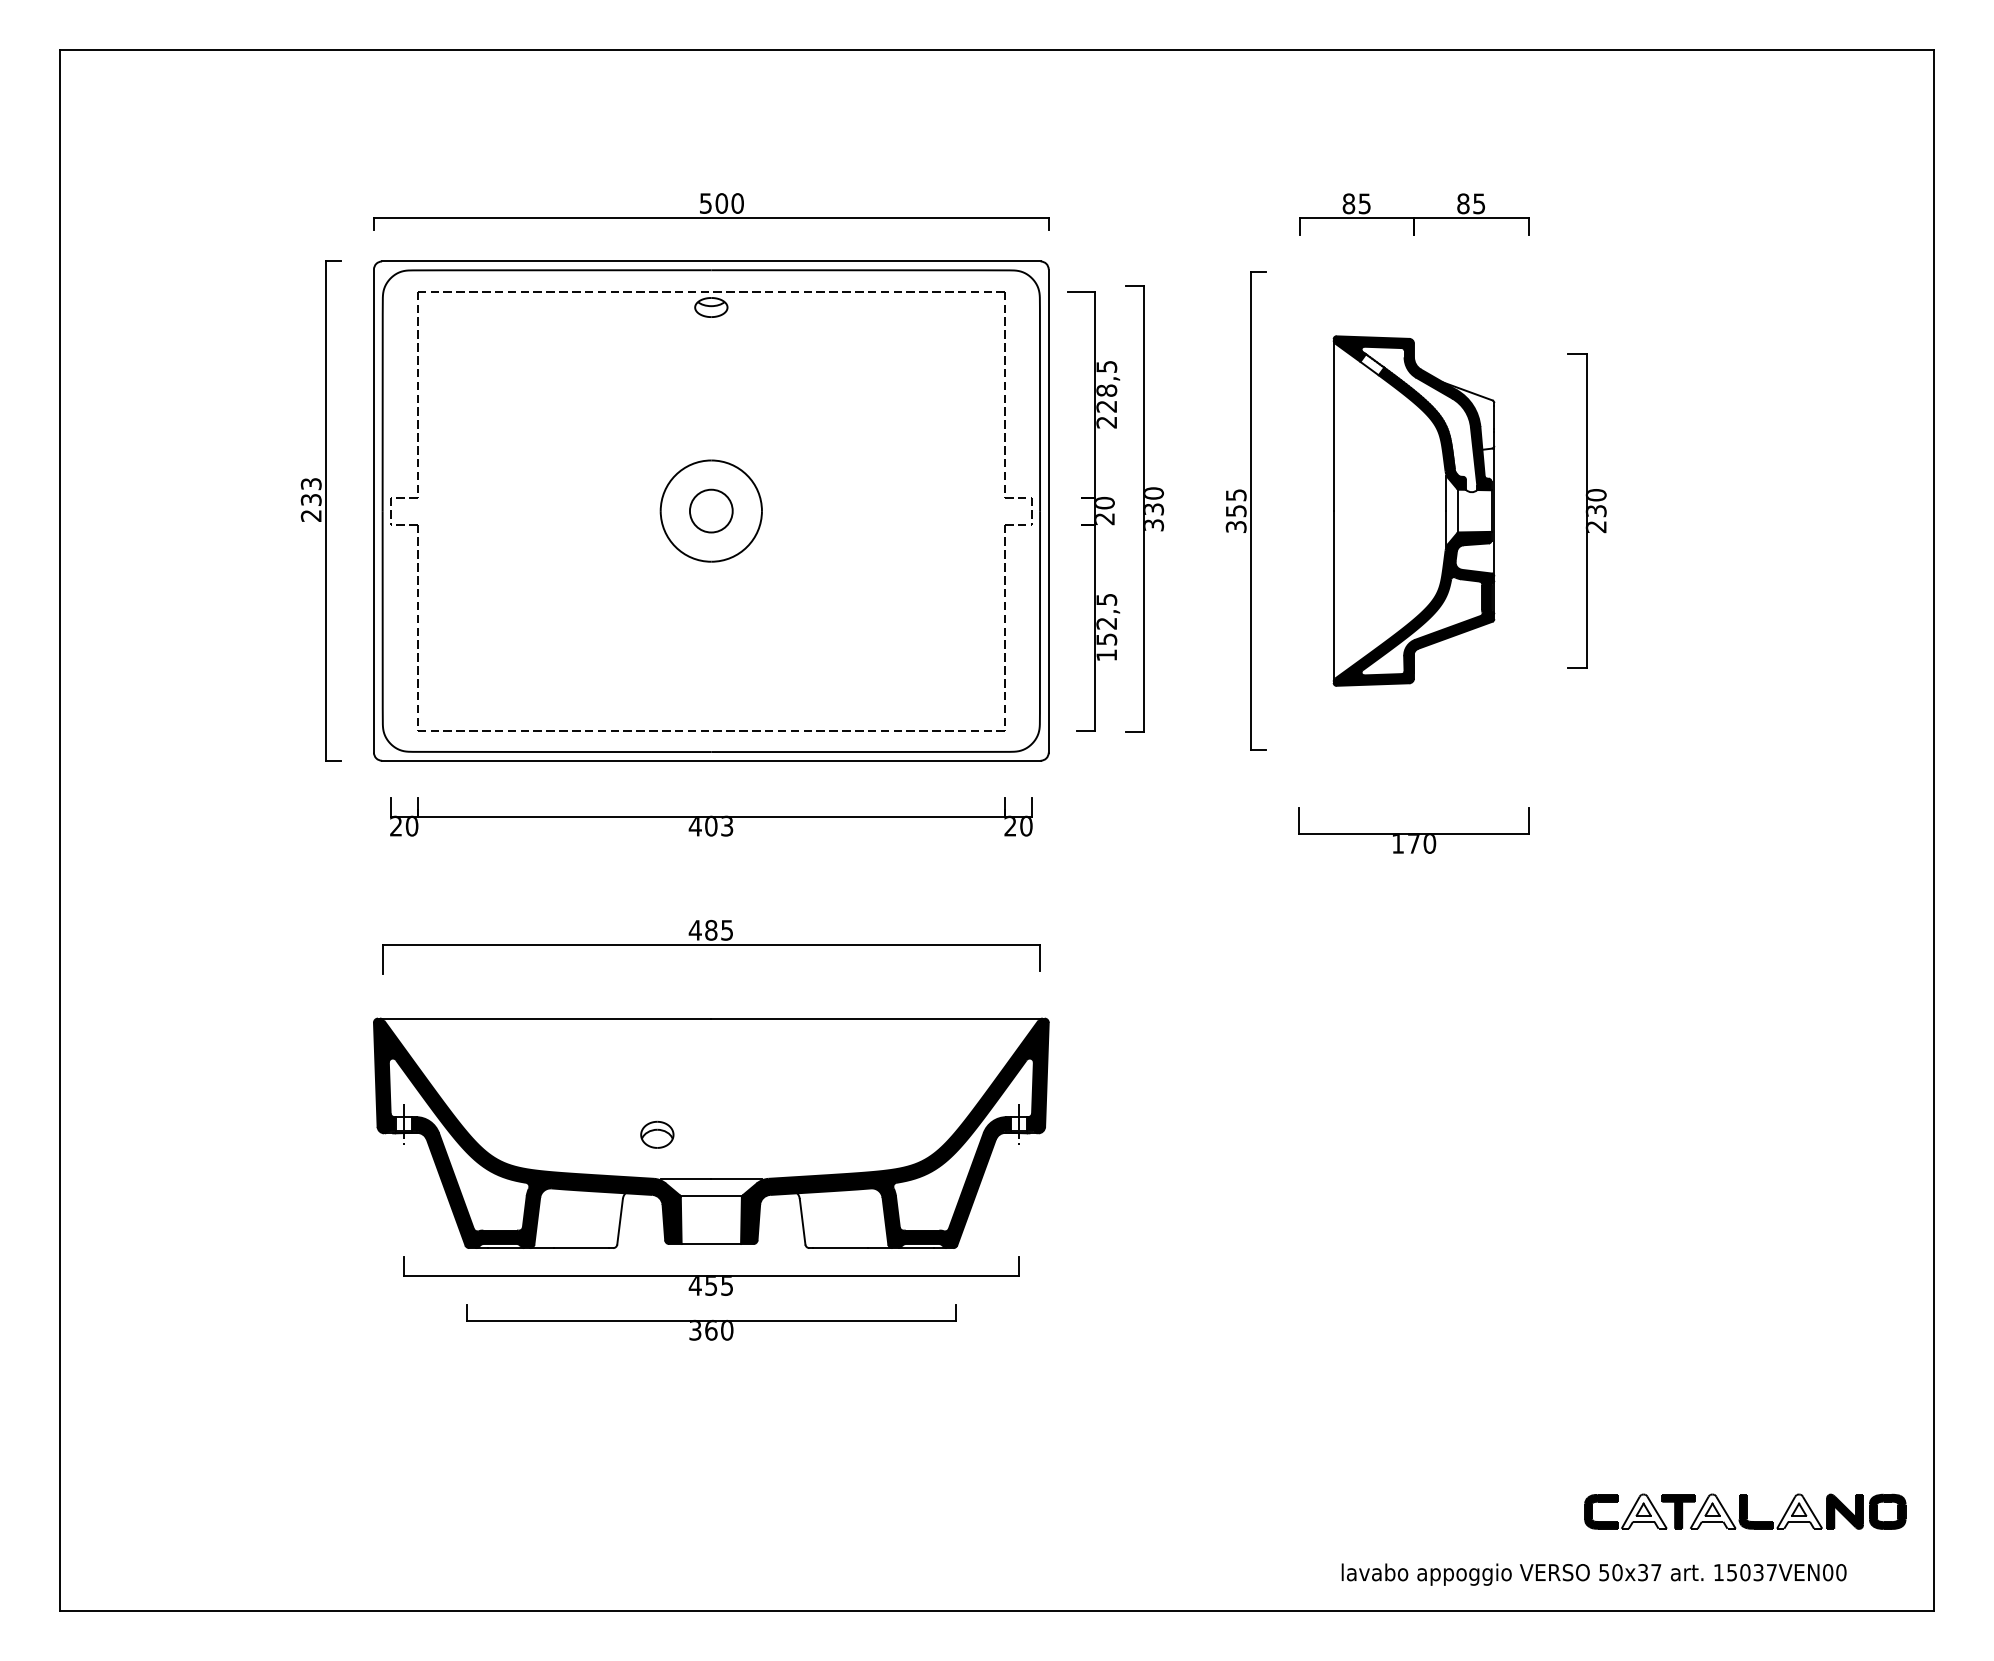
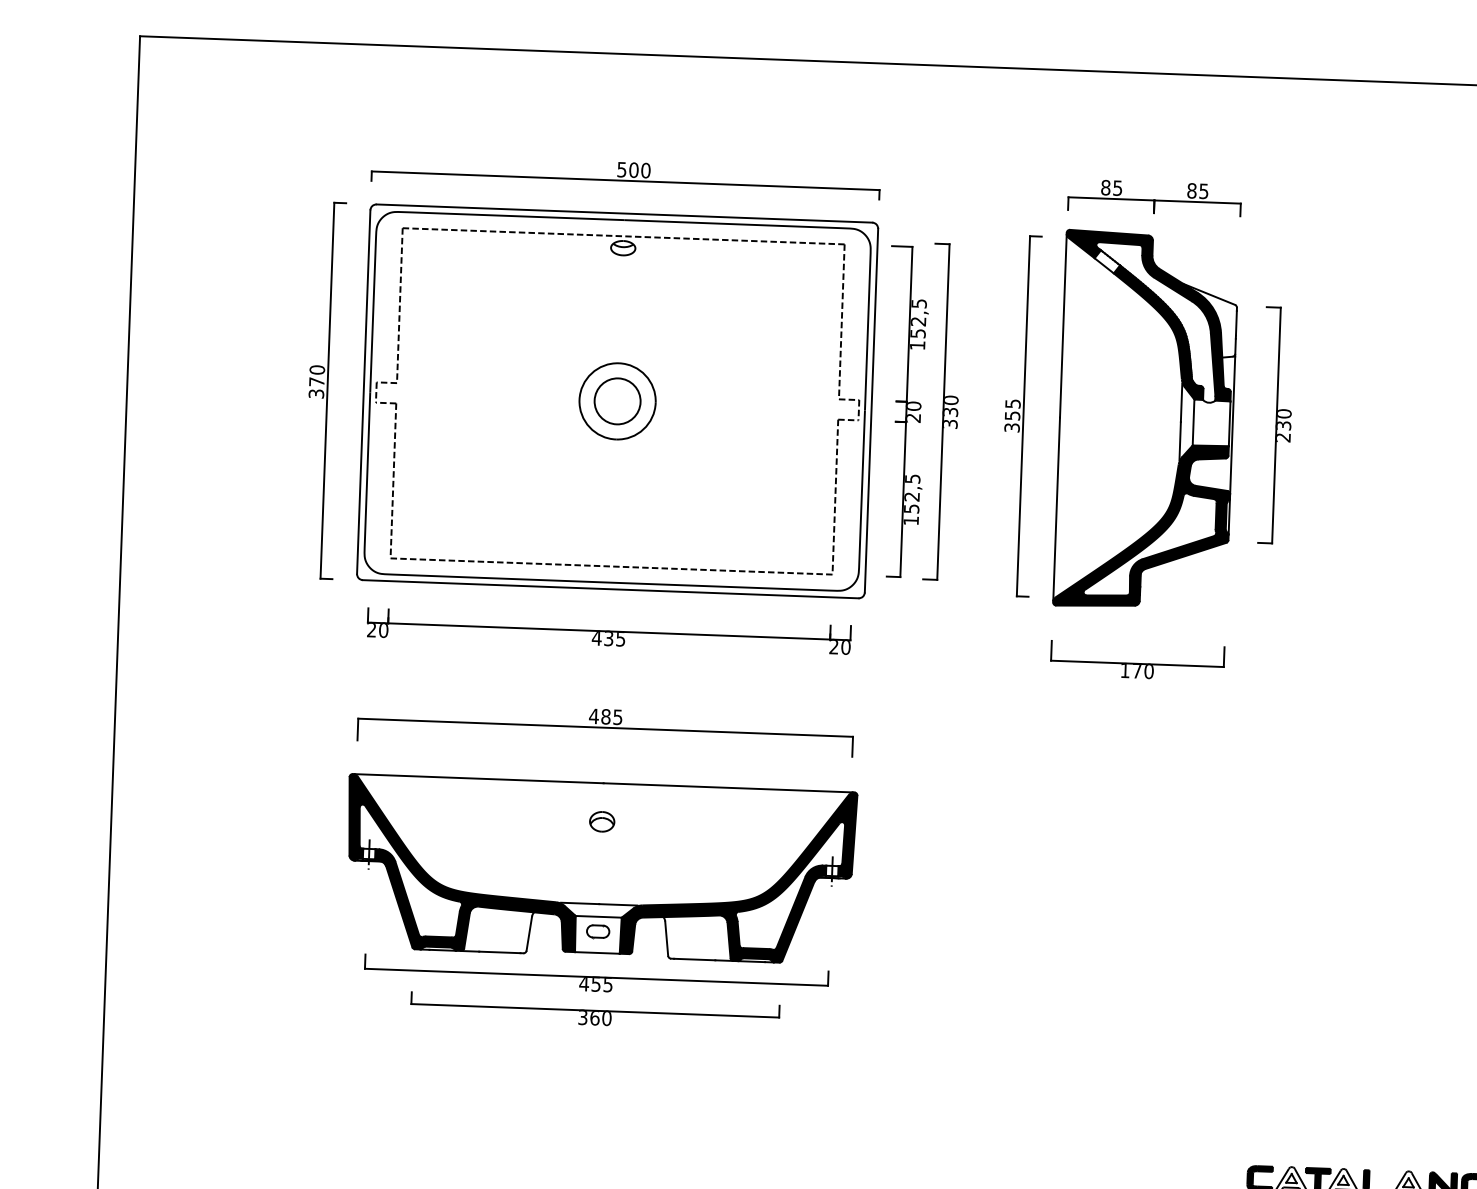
text: (1106, 406) -> (917, 333), 228,5 -> 152,5
text: (310, 499) -> (316, 381), 233 -> 370
circle: (710, 510) -> (616, 400), size x1.43
part: (1413, 510) -> (1146, 420), size x1.43
text: (719, 825) -> (615, 638), 403 -> 435
part: (657, 1134) -> (602, 821), moved
part: (711, 1215) -> (598, 931), added

